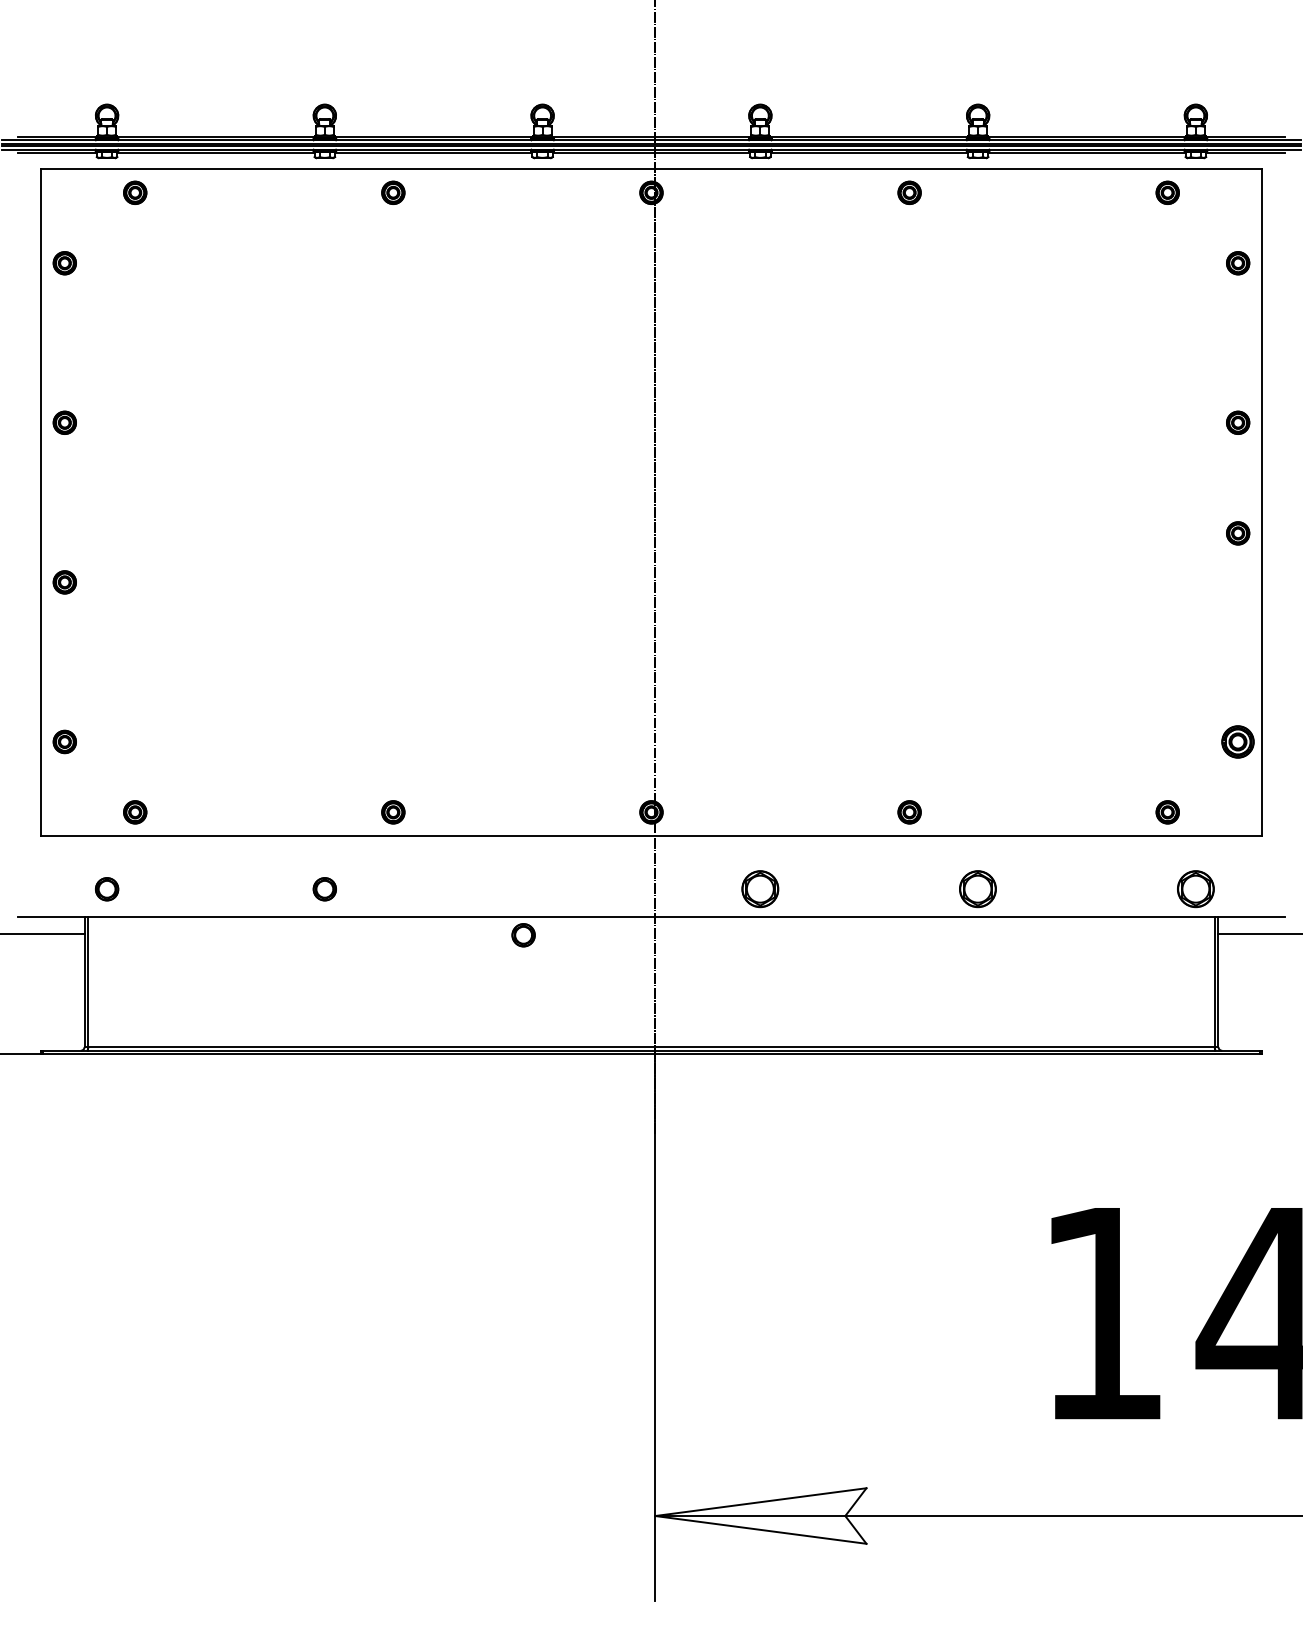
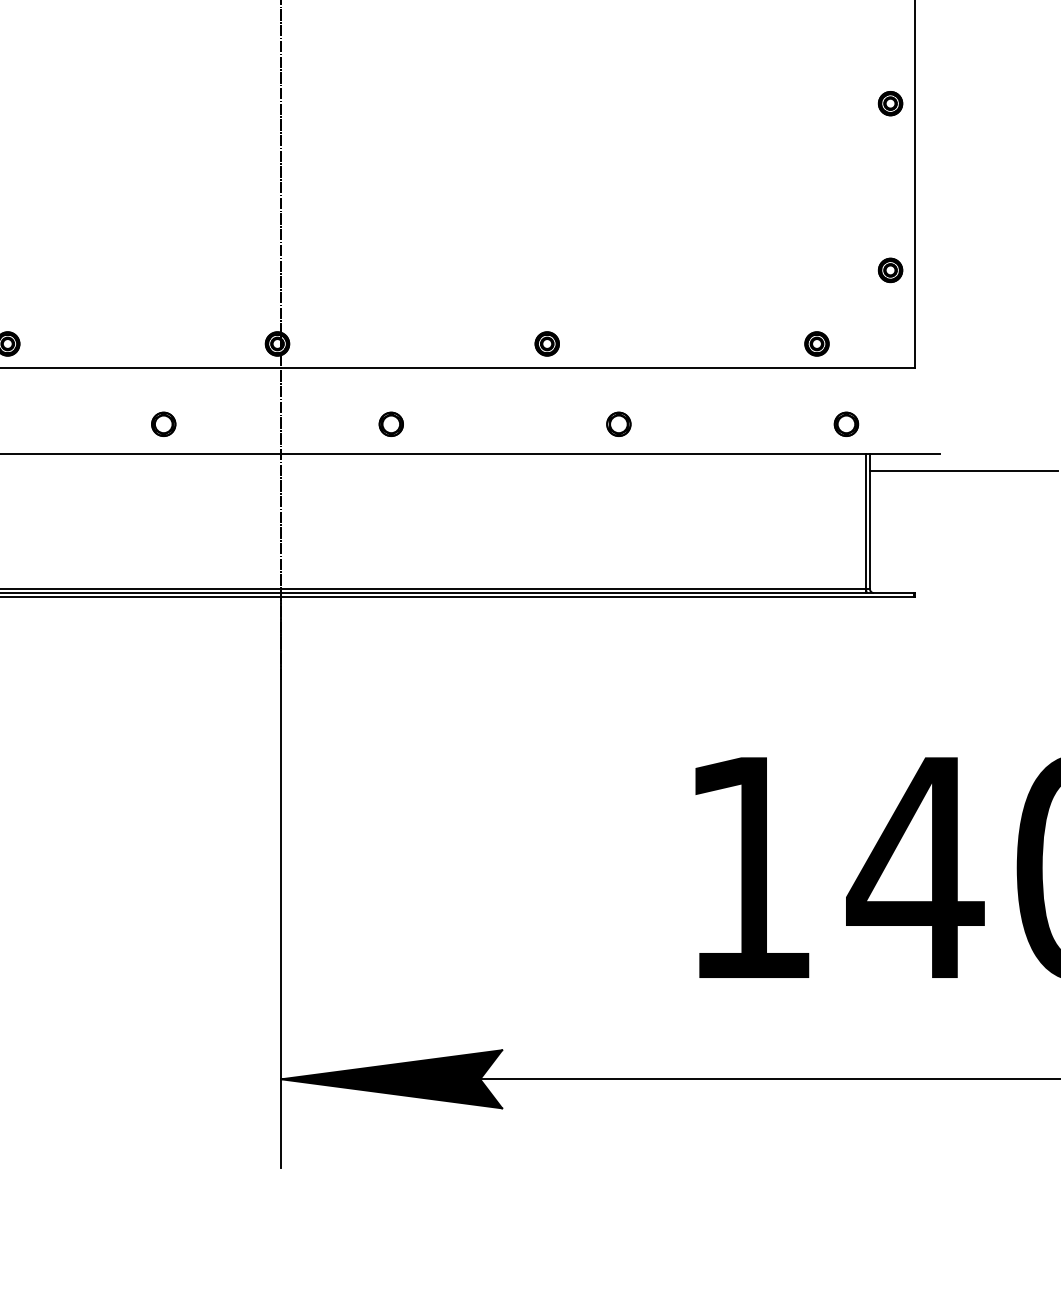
part: (1238, 533) -> (890, 103), moved
part: (1238, 741) -> (890, 269), size x0.71
part: (760, 889) -> (391, 424), size x0.62
part: (978, 889) -> (619, 424), size x0.62
part: (1195, 889) -> (846, 424), size x0.62
part: (523, 935) -> (163, 424), moved
fill: (760, 1515) -> (391, 1078), added

